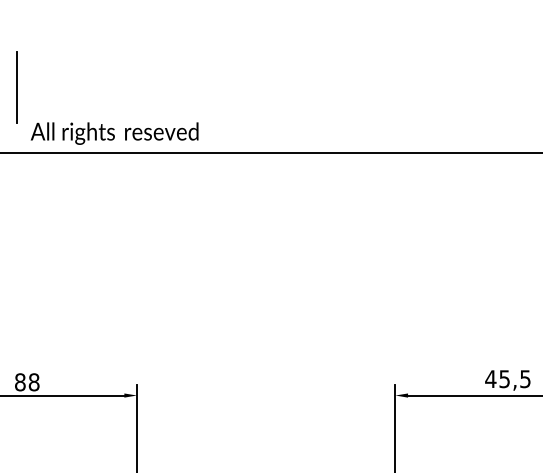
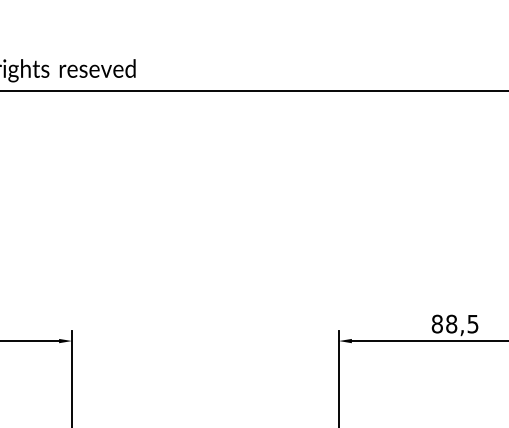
text: (497, 379) -> (444, 324), 45,5 -> 88,5

